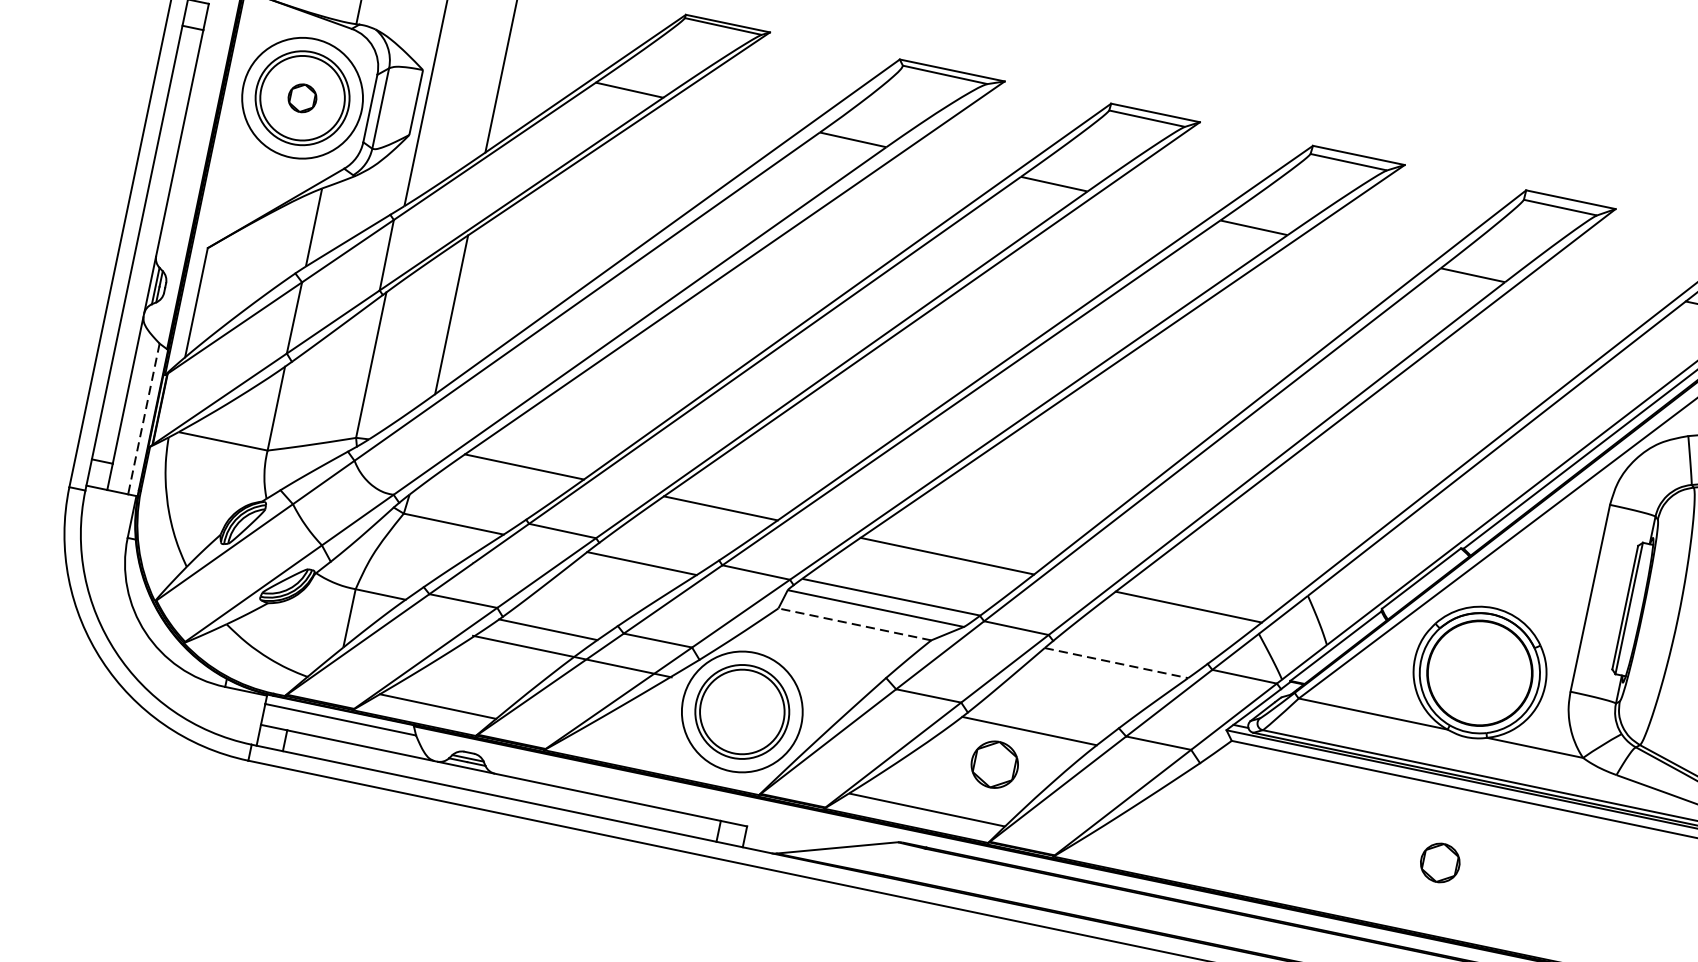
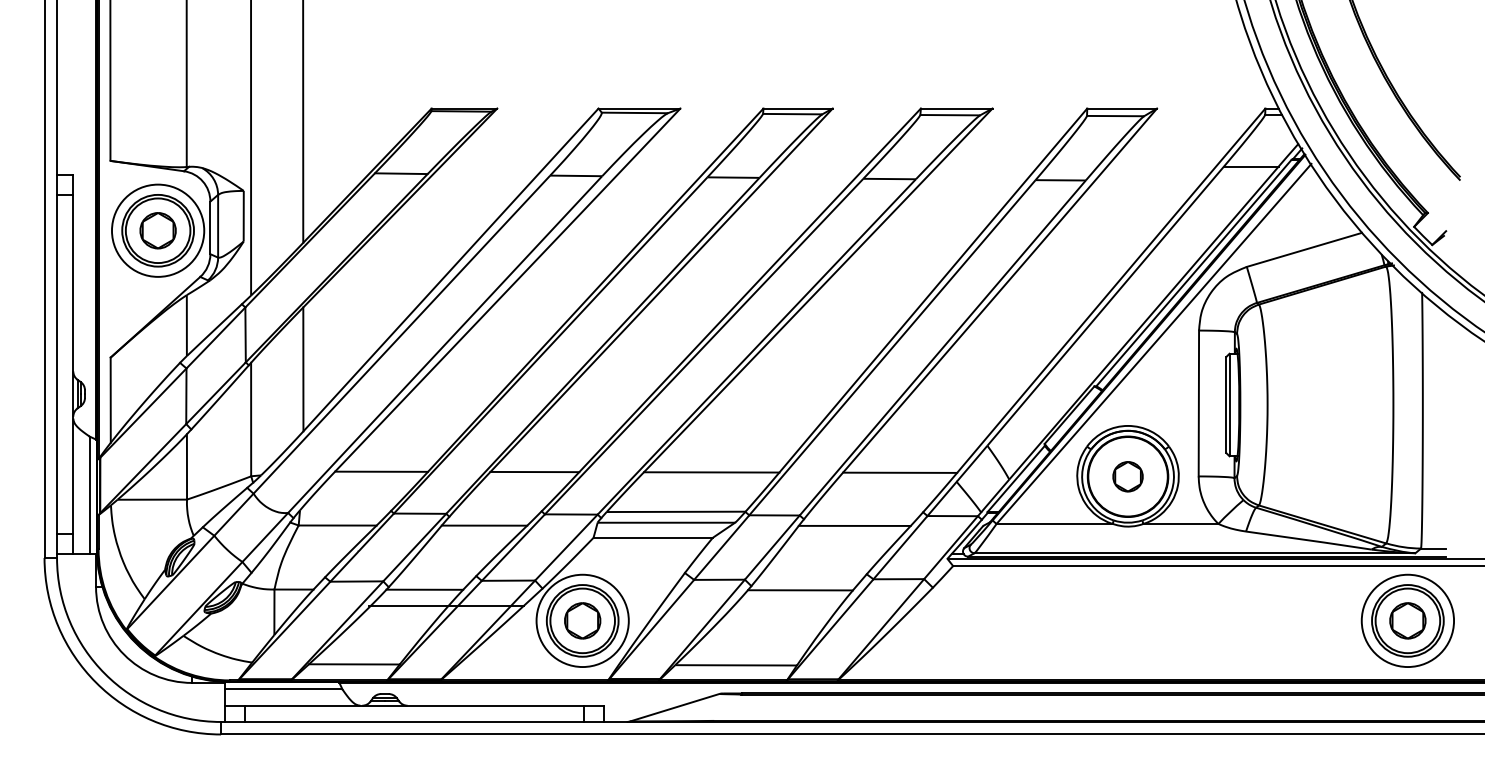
part: (301, 97) -> (157, 230), size x1.67
line: (143, 419) -> (89, 495), dashed -> solid
line: (855, 624) -> (653, 537), dashed -> solid
line: (1116, 662) -> (854, 525), dashed -> solid
part: (994, 764) -> (582, 620), moved
part: (1439, 862) -> (1127, 476), moved

